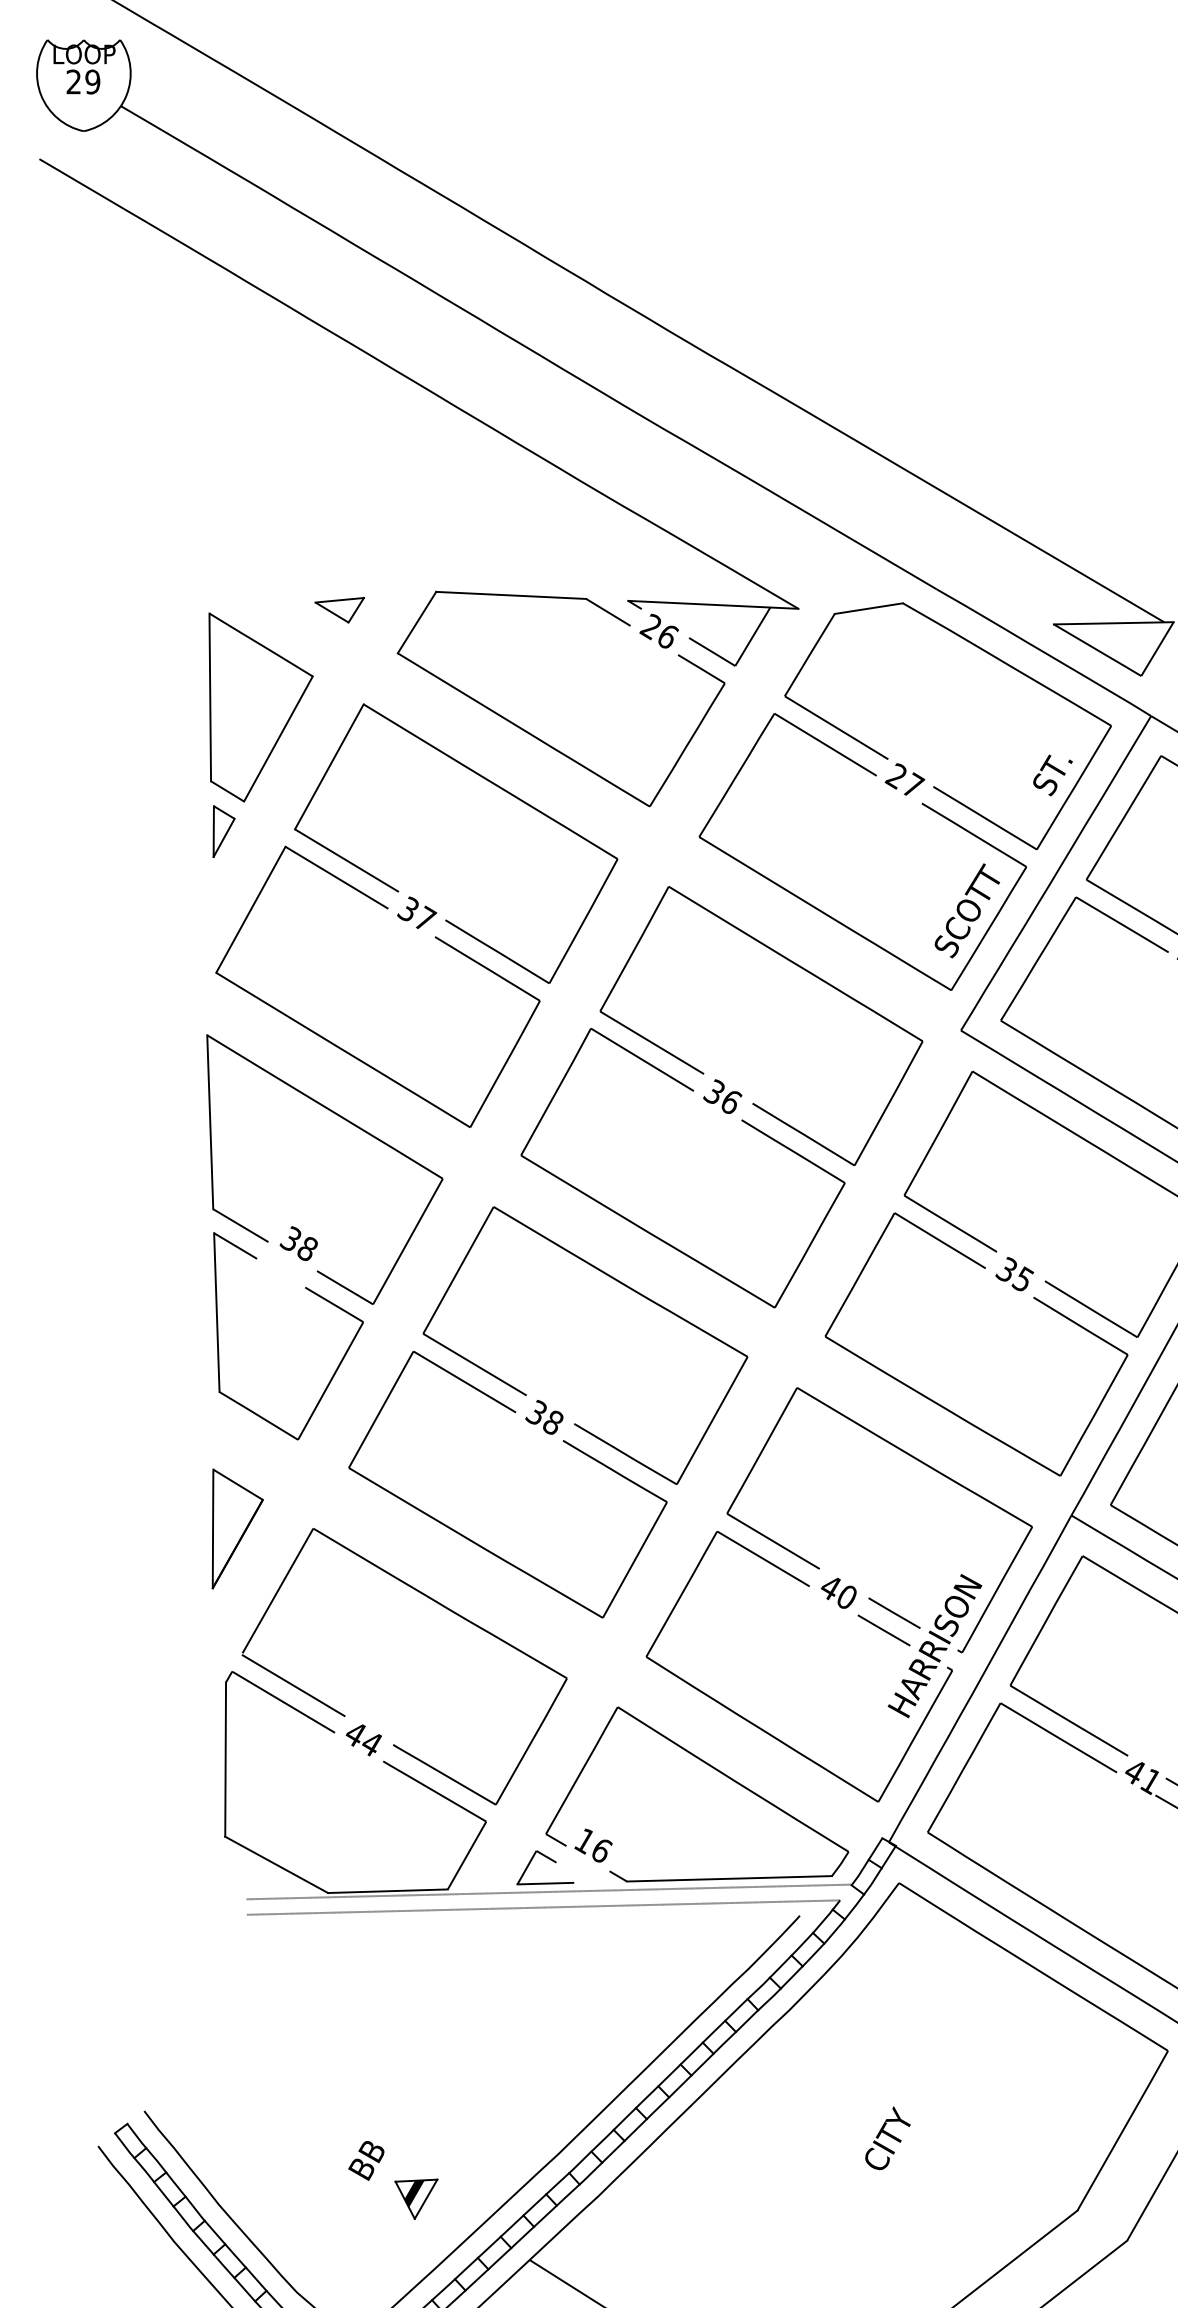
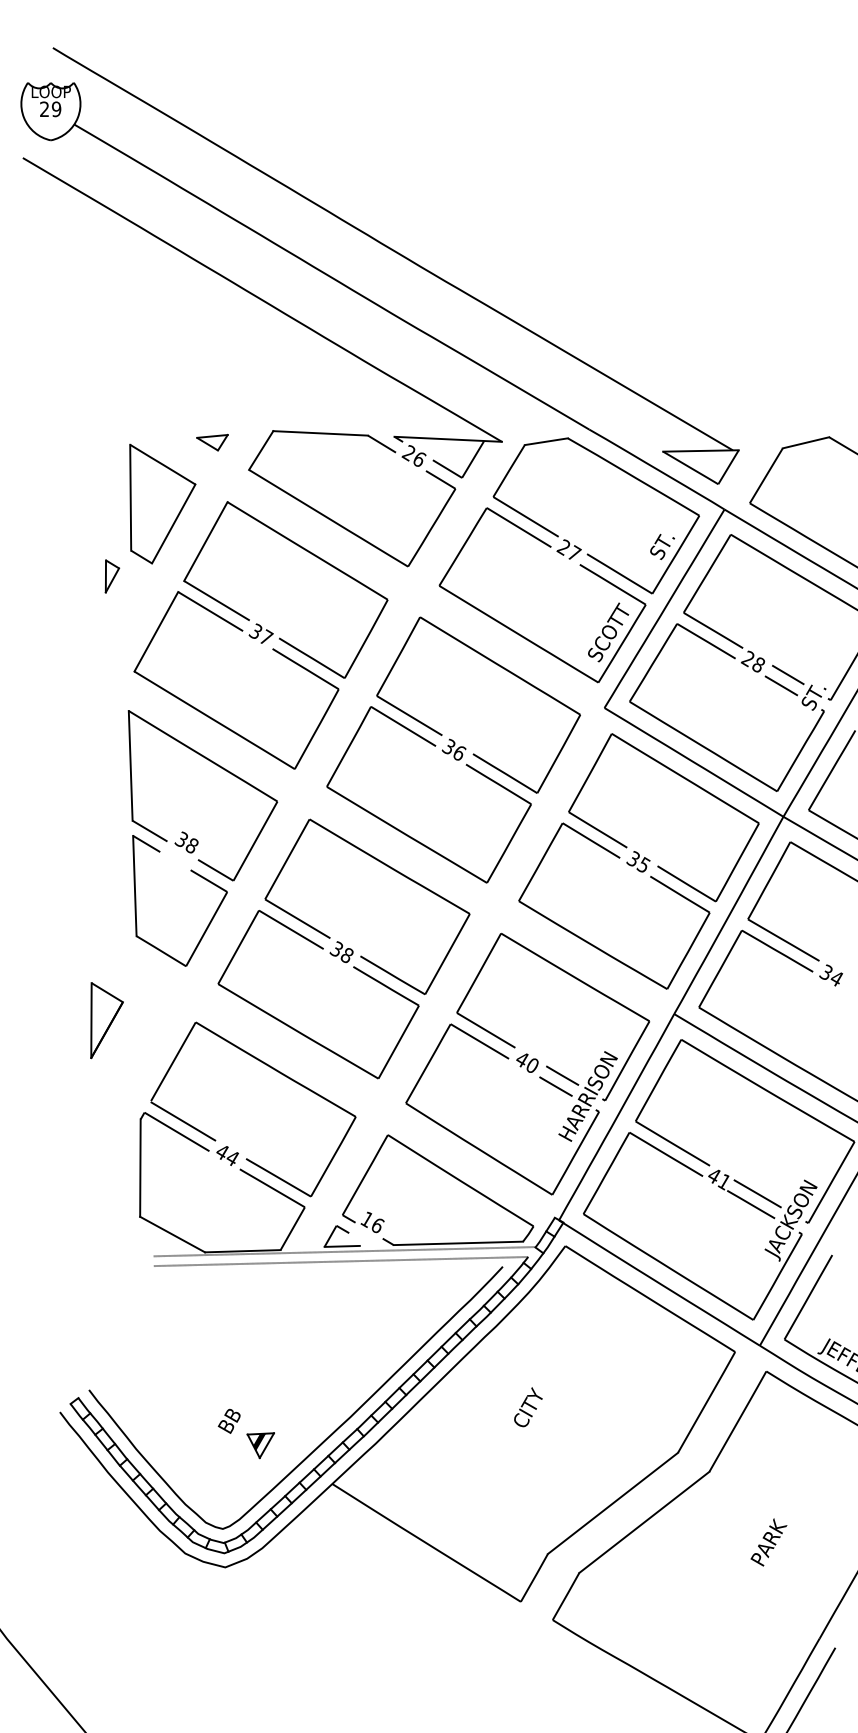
part: (224, 831) -> (112, 576), moved
part: (236, 1528) -> (106, 1020), moved
text: (888, 2138) -> (528, 1407), moved

